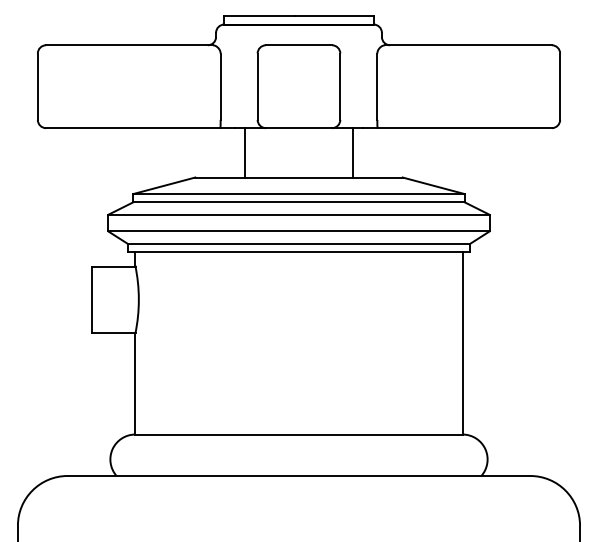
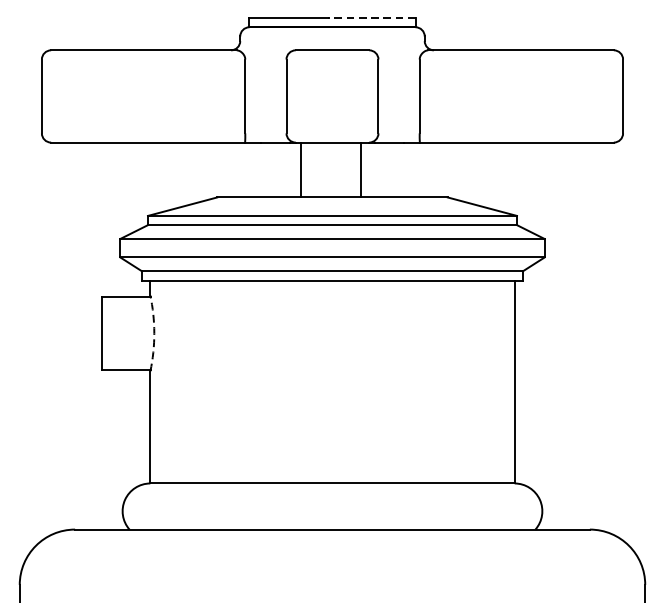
line: (333, 16) -> (370, 18), solid -> dashed
line: (245, 152) -> (301, 169), moved
line: (352, 152) -> (360, 169), moved
arc: (138, 299) -> (153, 333), solid -> dashed

